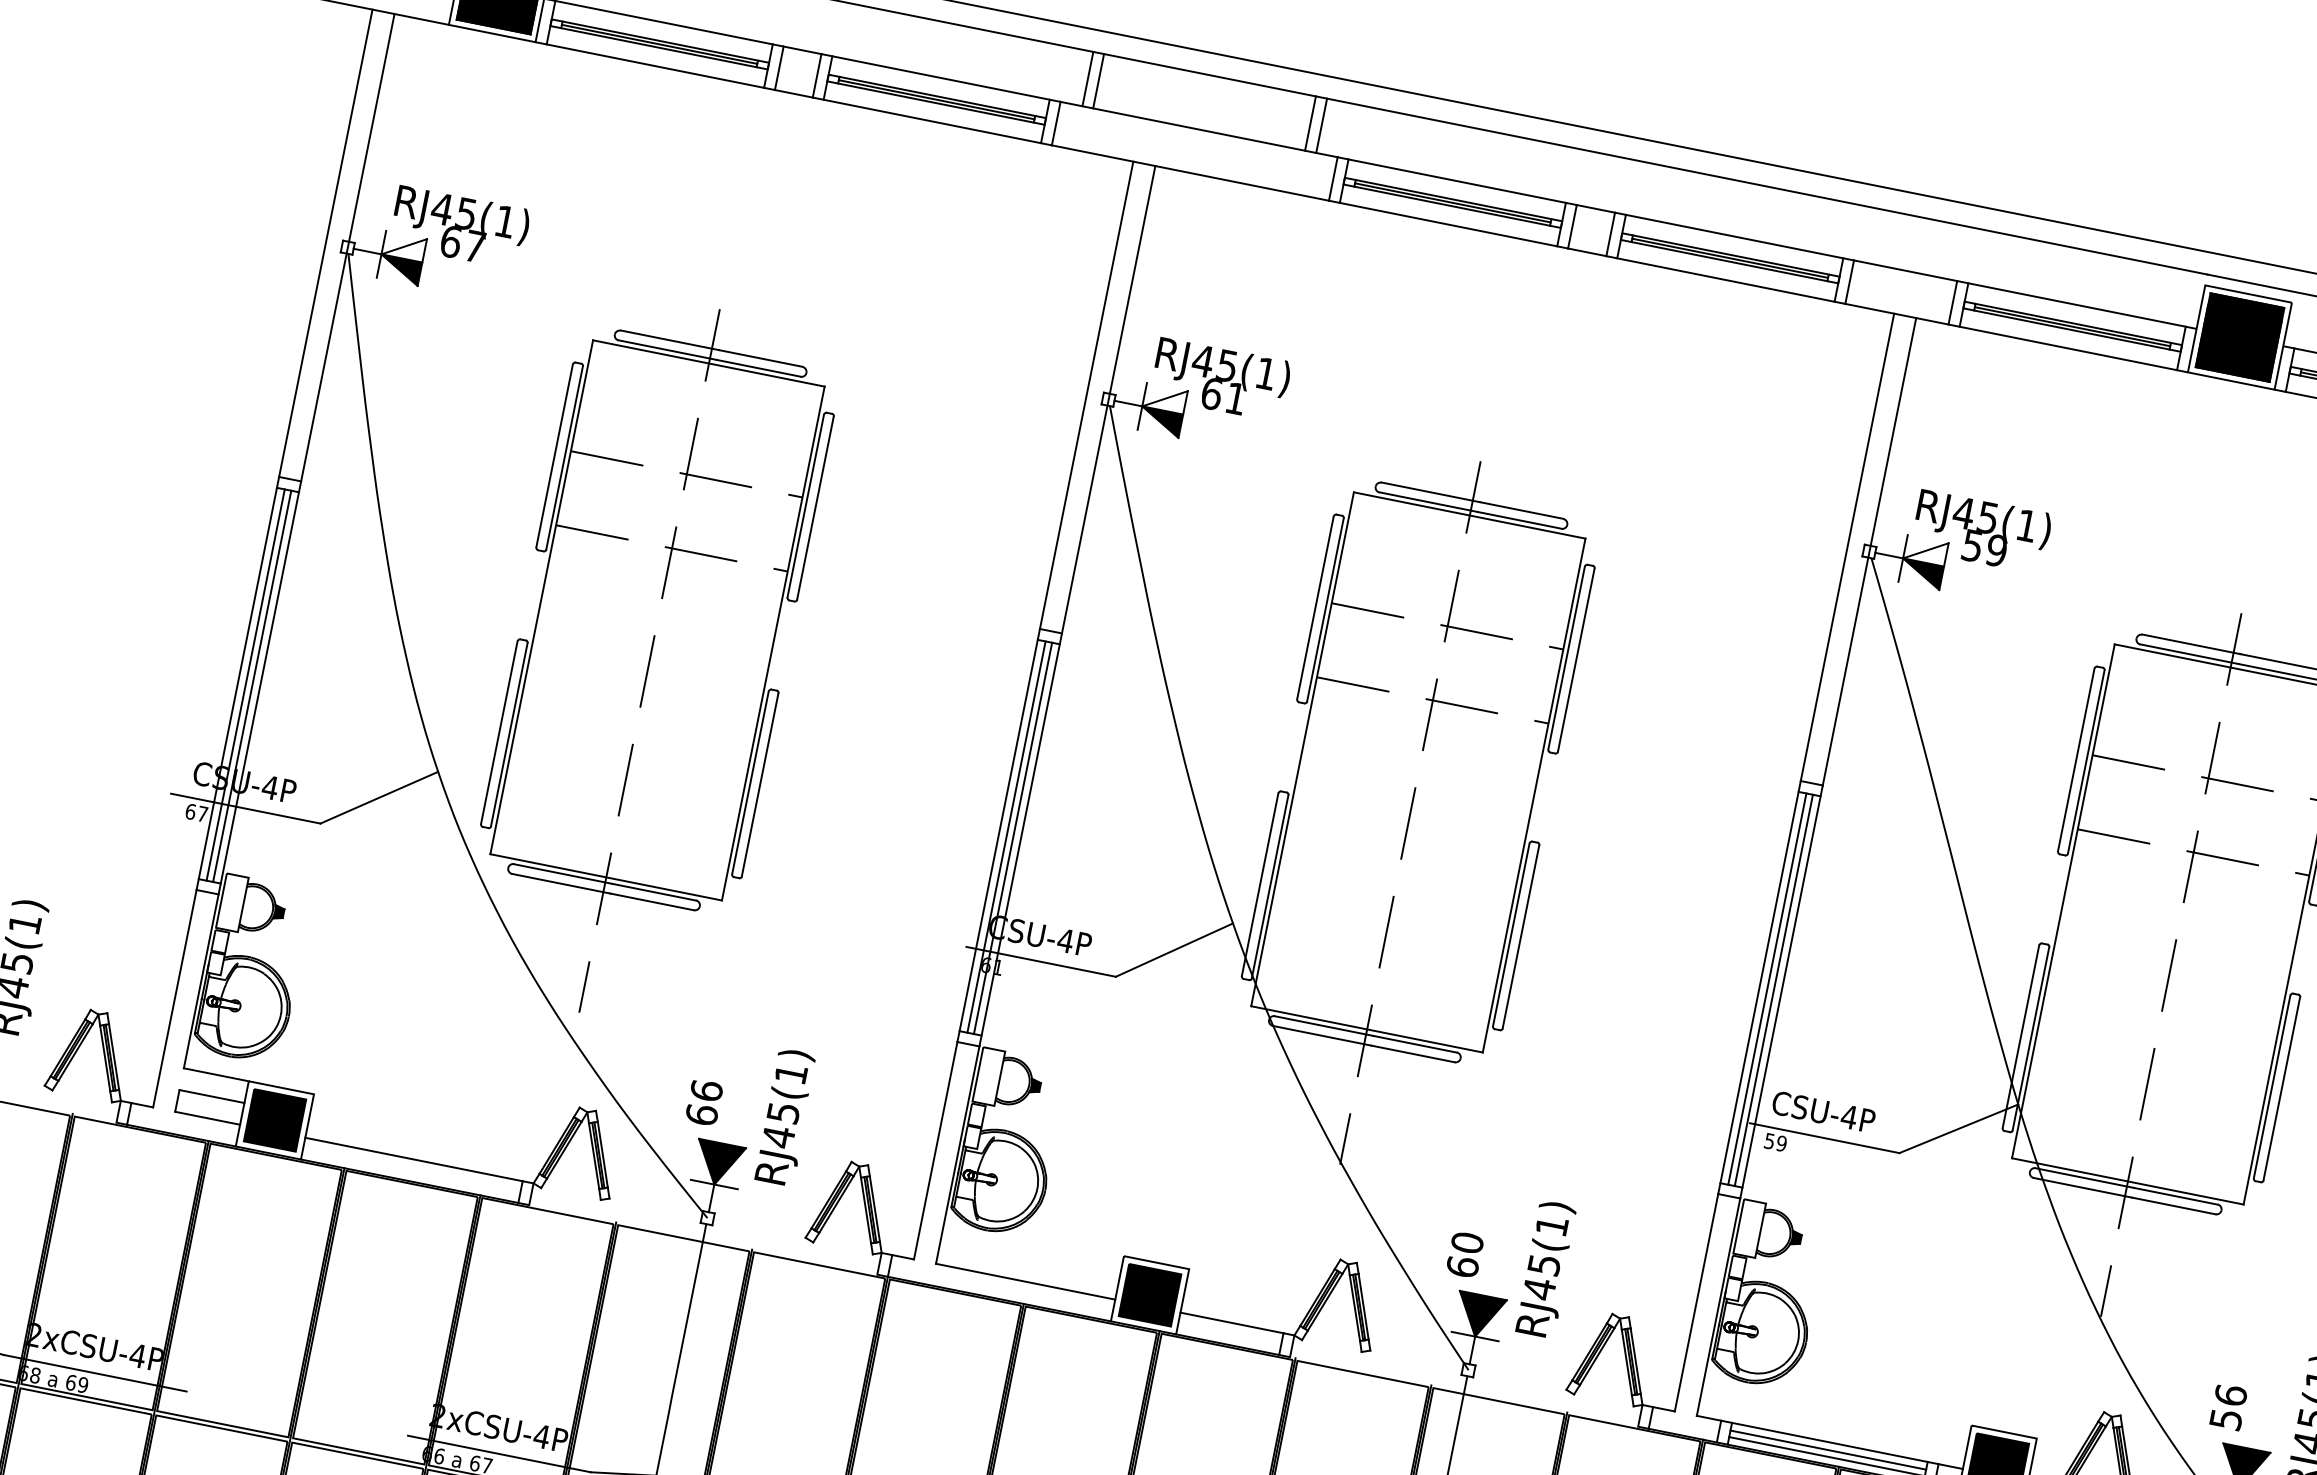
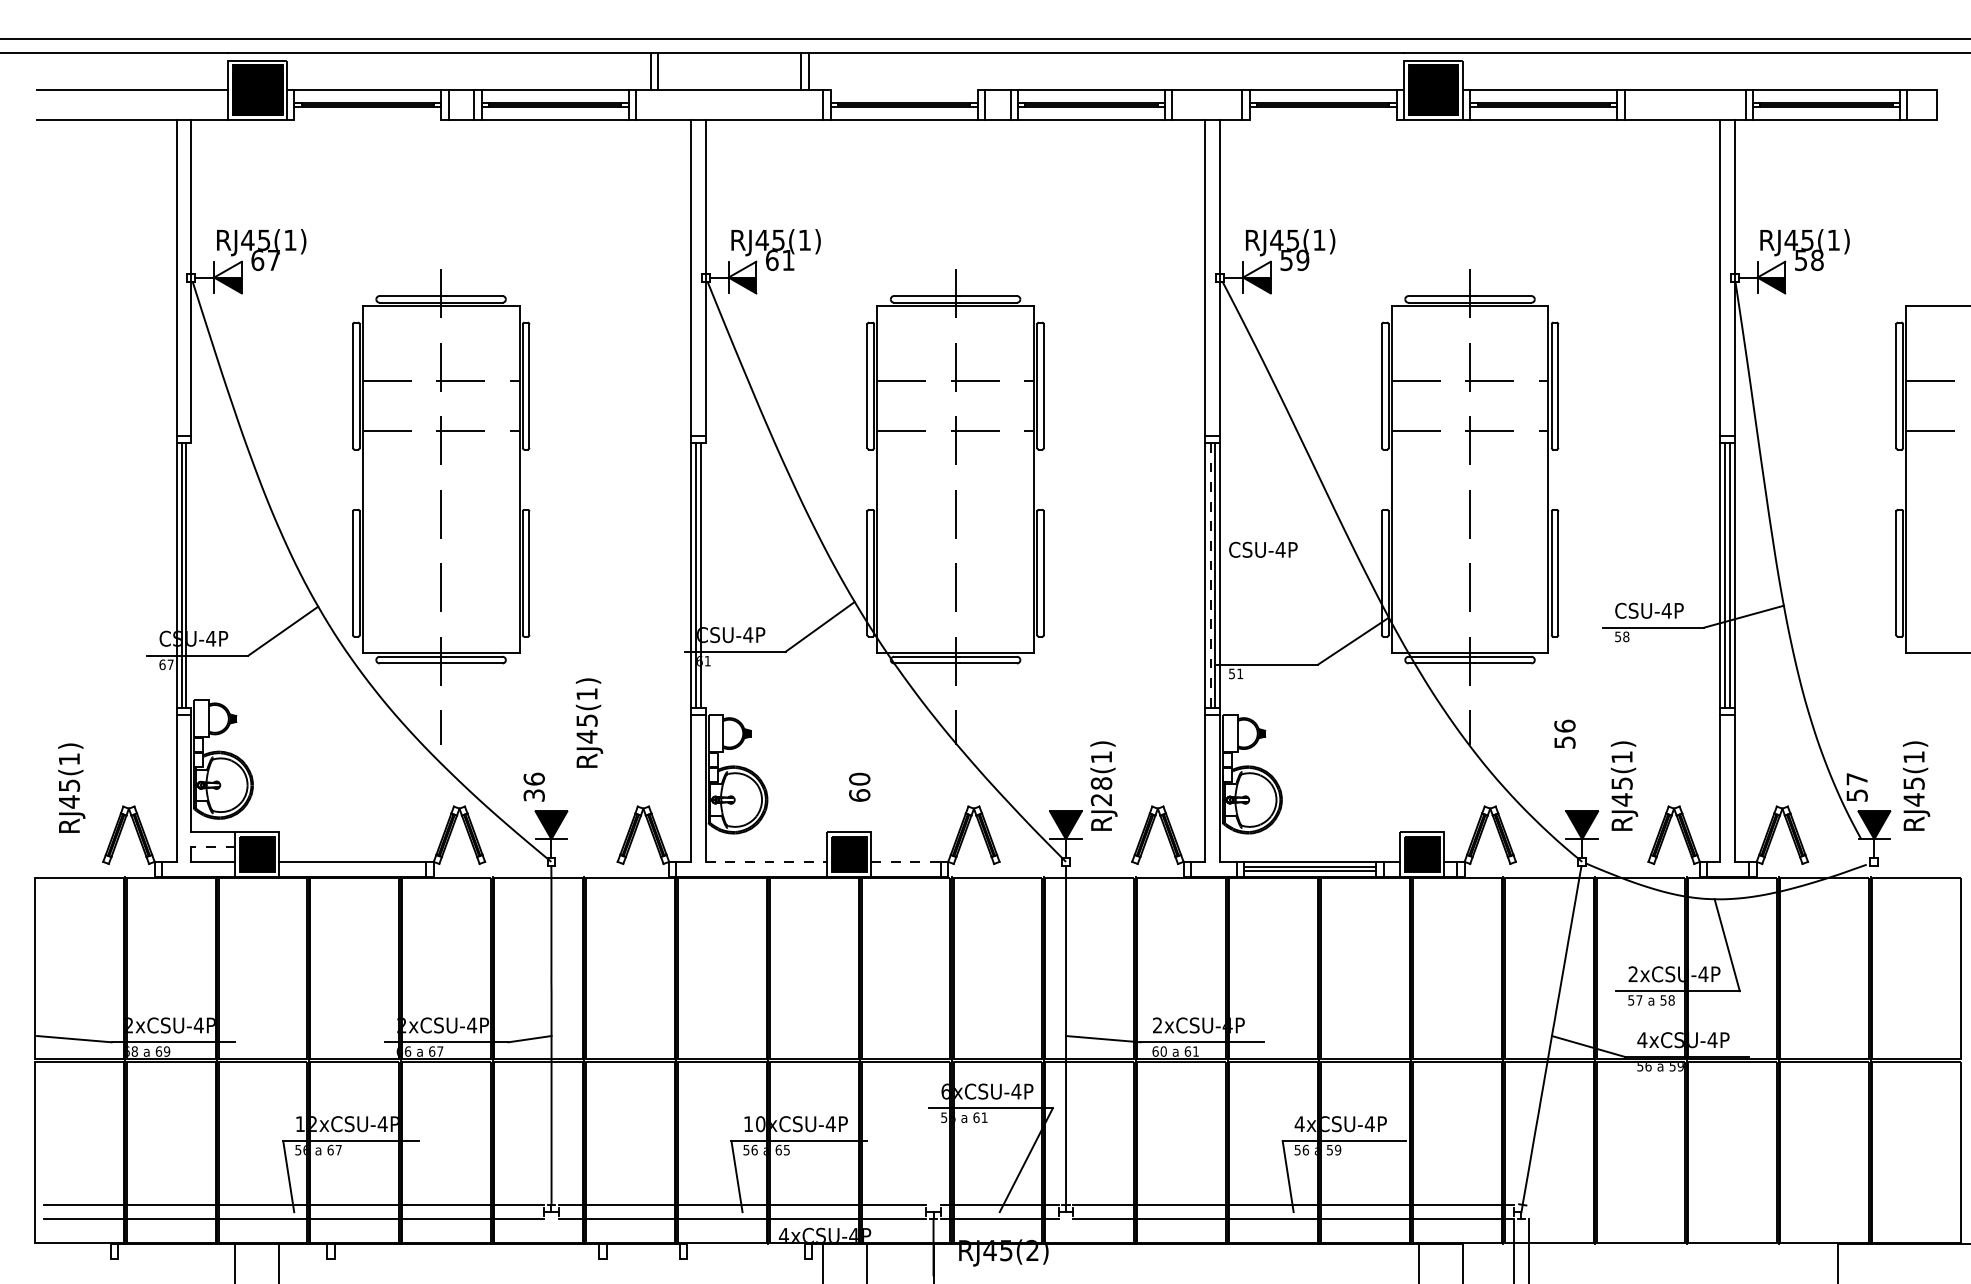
line: (654, 65) -> (367, 119), removed
line: (1456, 181) -> (903, 90), removed
line: (2067, 348) -> (1322, 119), removed
line: (260, 686) -> (191, 574), removed
line: (1020, 838) -> (705, 574), removed
line: (1767, 987) -> (1210, 574), solid -> dashed
line: (212, 1097) -> (213, 847), solid -> dashed
text: (1824, 1111) -> (1263, 549), moved
text: (700, 1114) -> (533, 795), 66 -> 36
text: (786, 1116) -> (589, 722), moved
text: (1782, 1143) -> (1240, 673), 59 -> 51
text: (1464, 1253) -> (859, 786), moved
text: (1541, 1276) -> (1101, 791), RJ45(1) -> RJ28(1)
line: (1025, 1281) -> (766, 861), solid -> dashed
line: (1232, 1322) -> (906, 861), solid -> dashed
text: (2228, 1406) -> (1564, 733), moved

